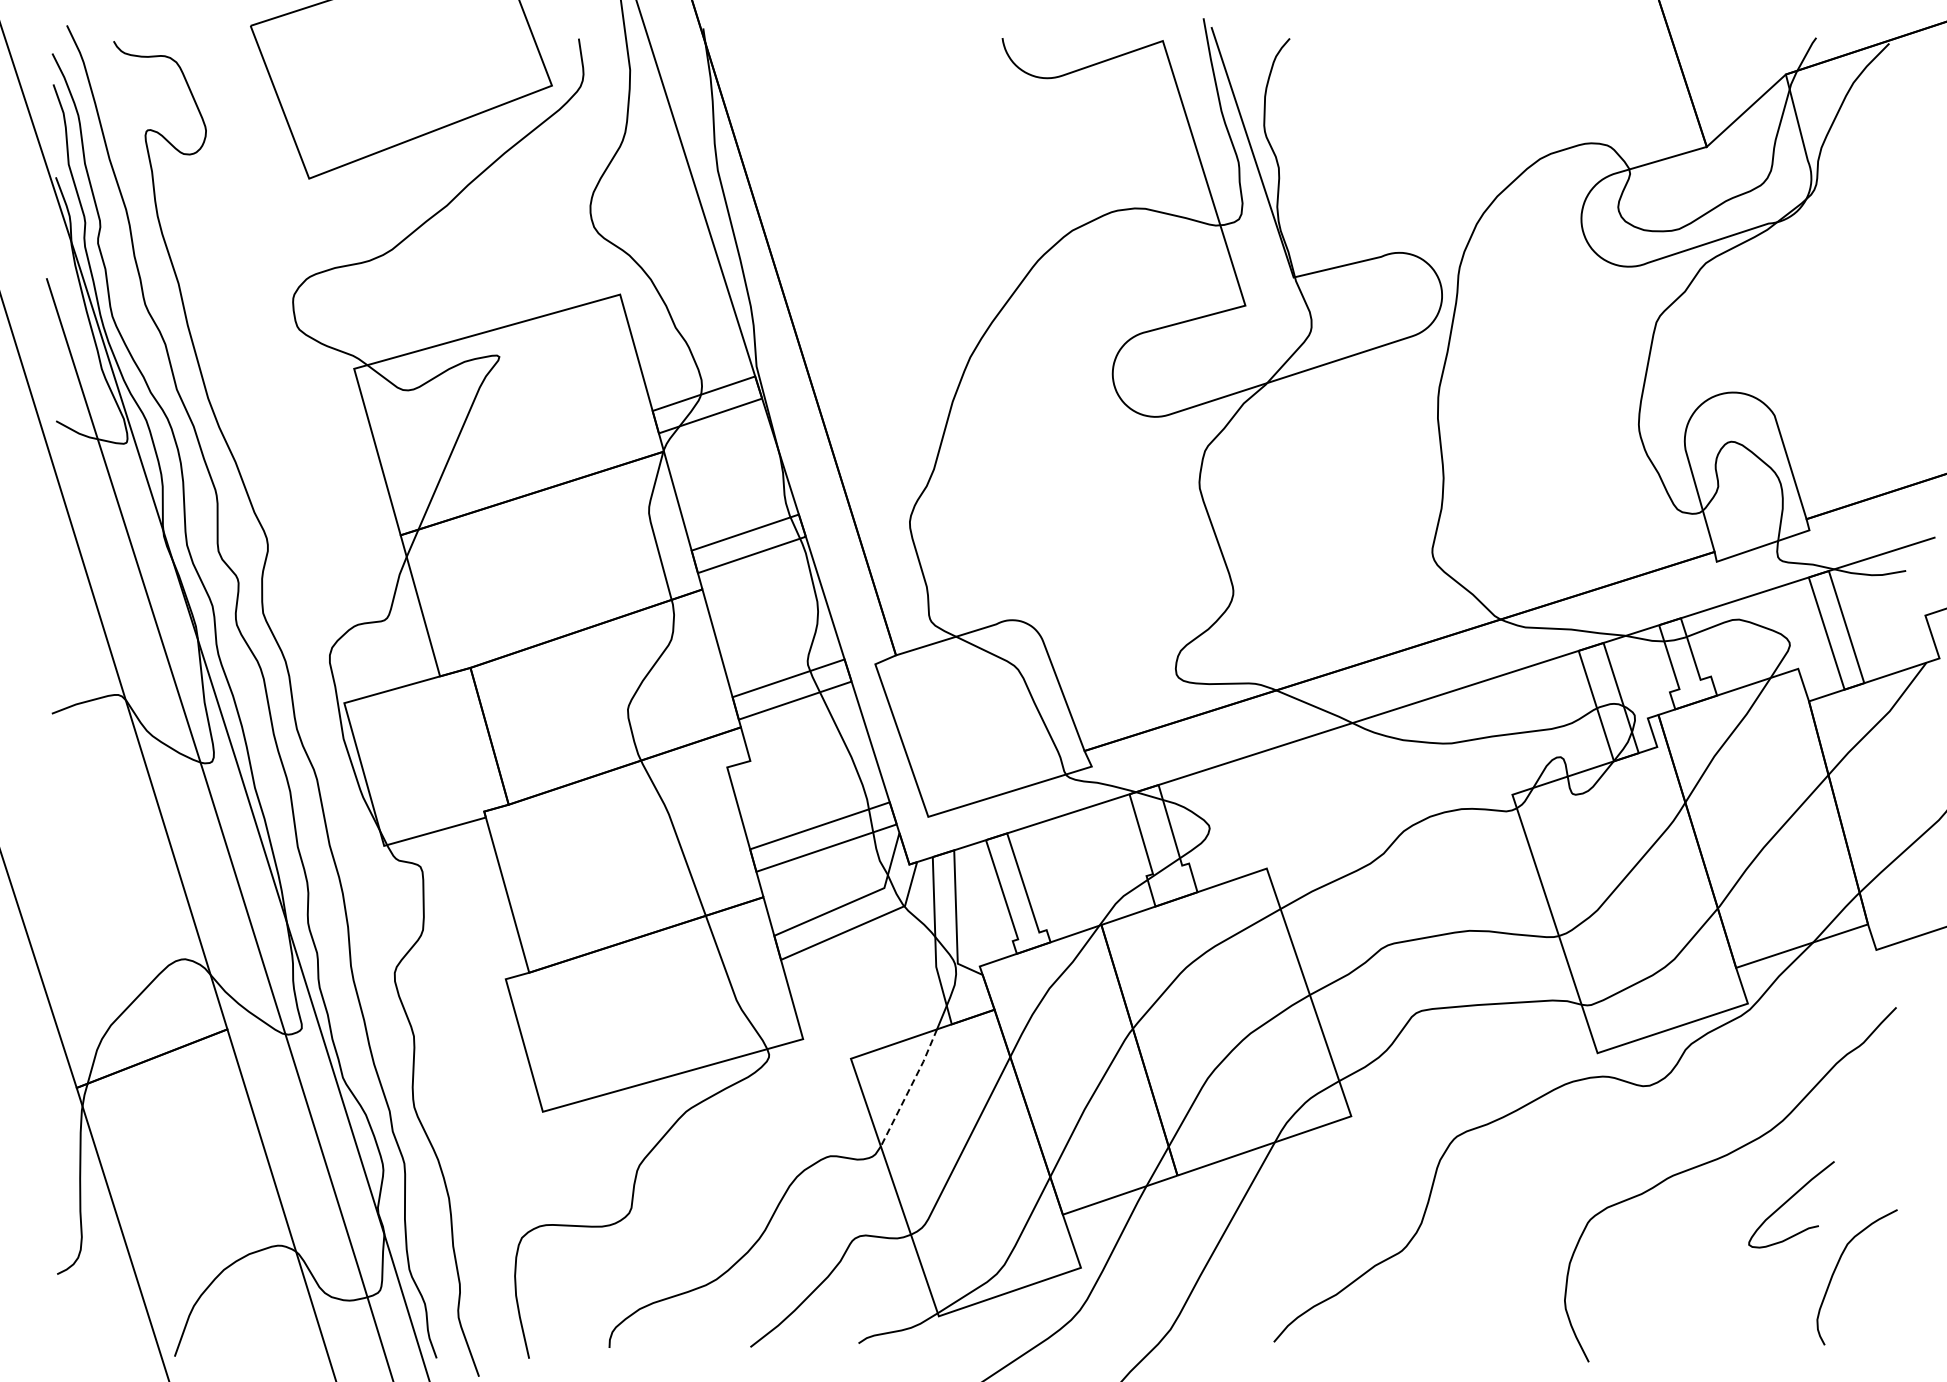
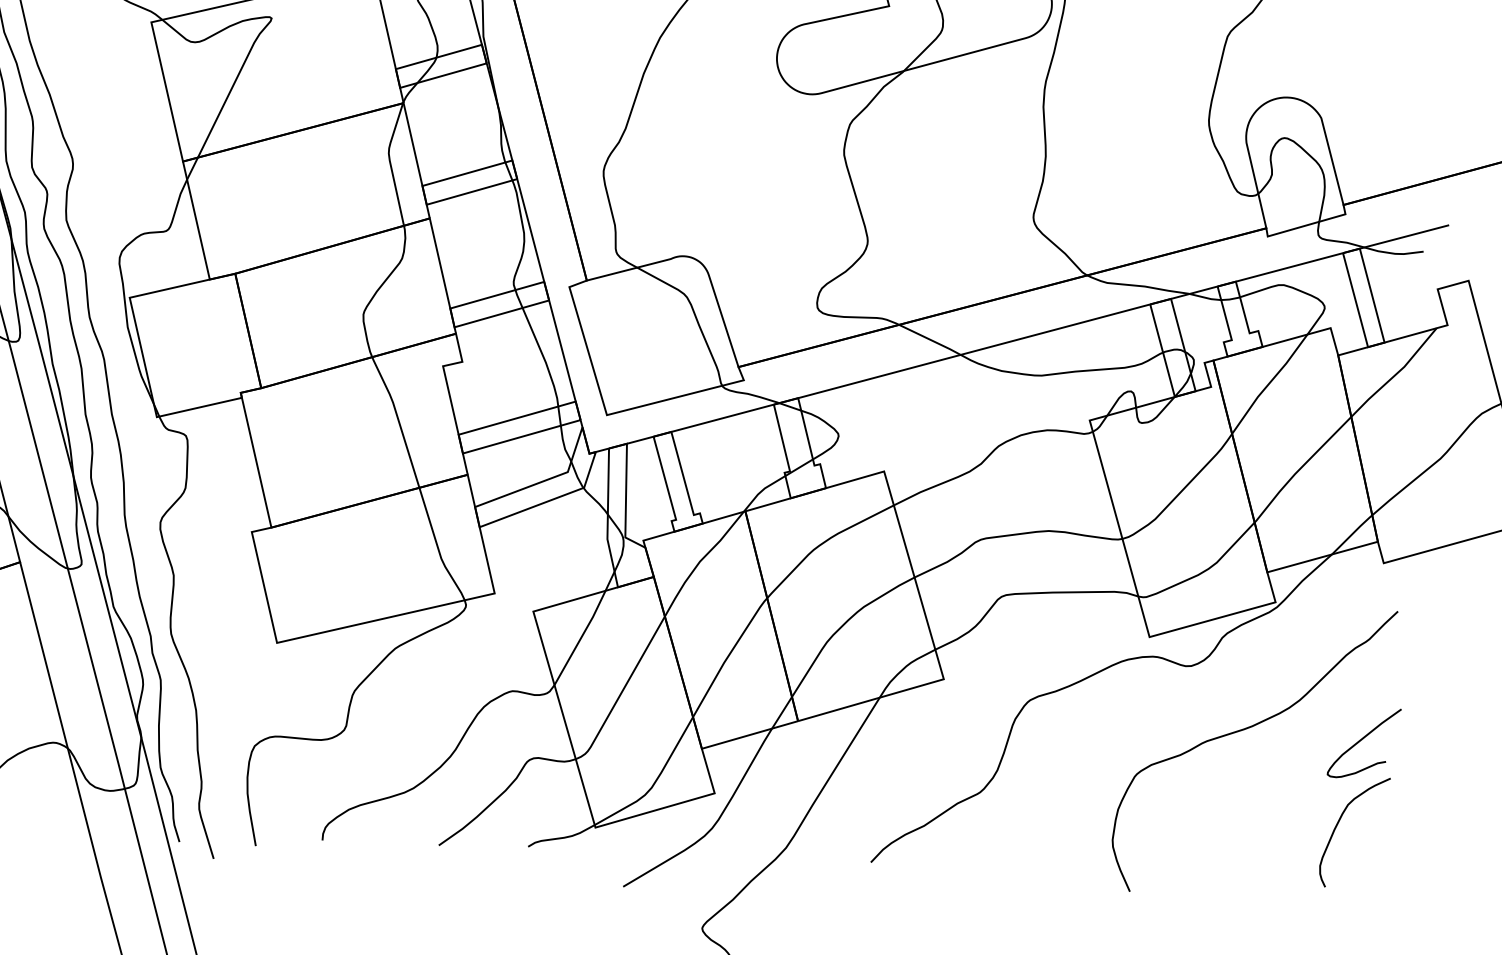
line: (910, 1087) -> (581, 637), dashed -> solid
curve: (1788, 1201) -> (1361, 740), moved

